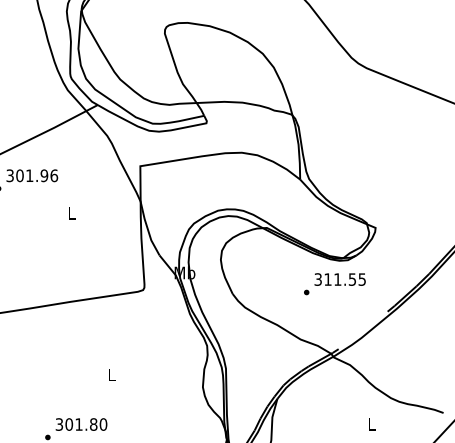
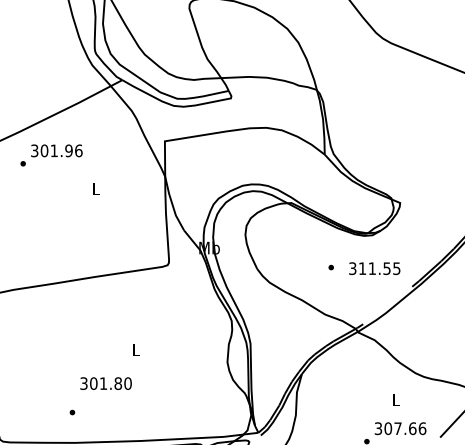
text: (339, 279) -> (374, 268), moved
text: (80, 424) -> (105, 383), moved

